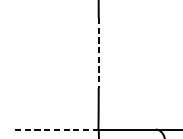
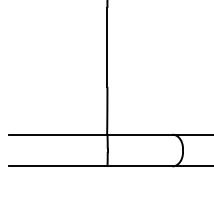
line: (98, 52) -> (107, 47), dashed -> solid
line: (54, 129) -> (57, 134), dashed -> solid

